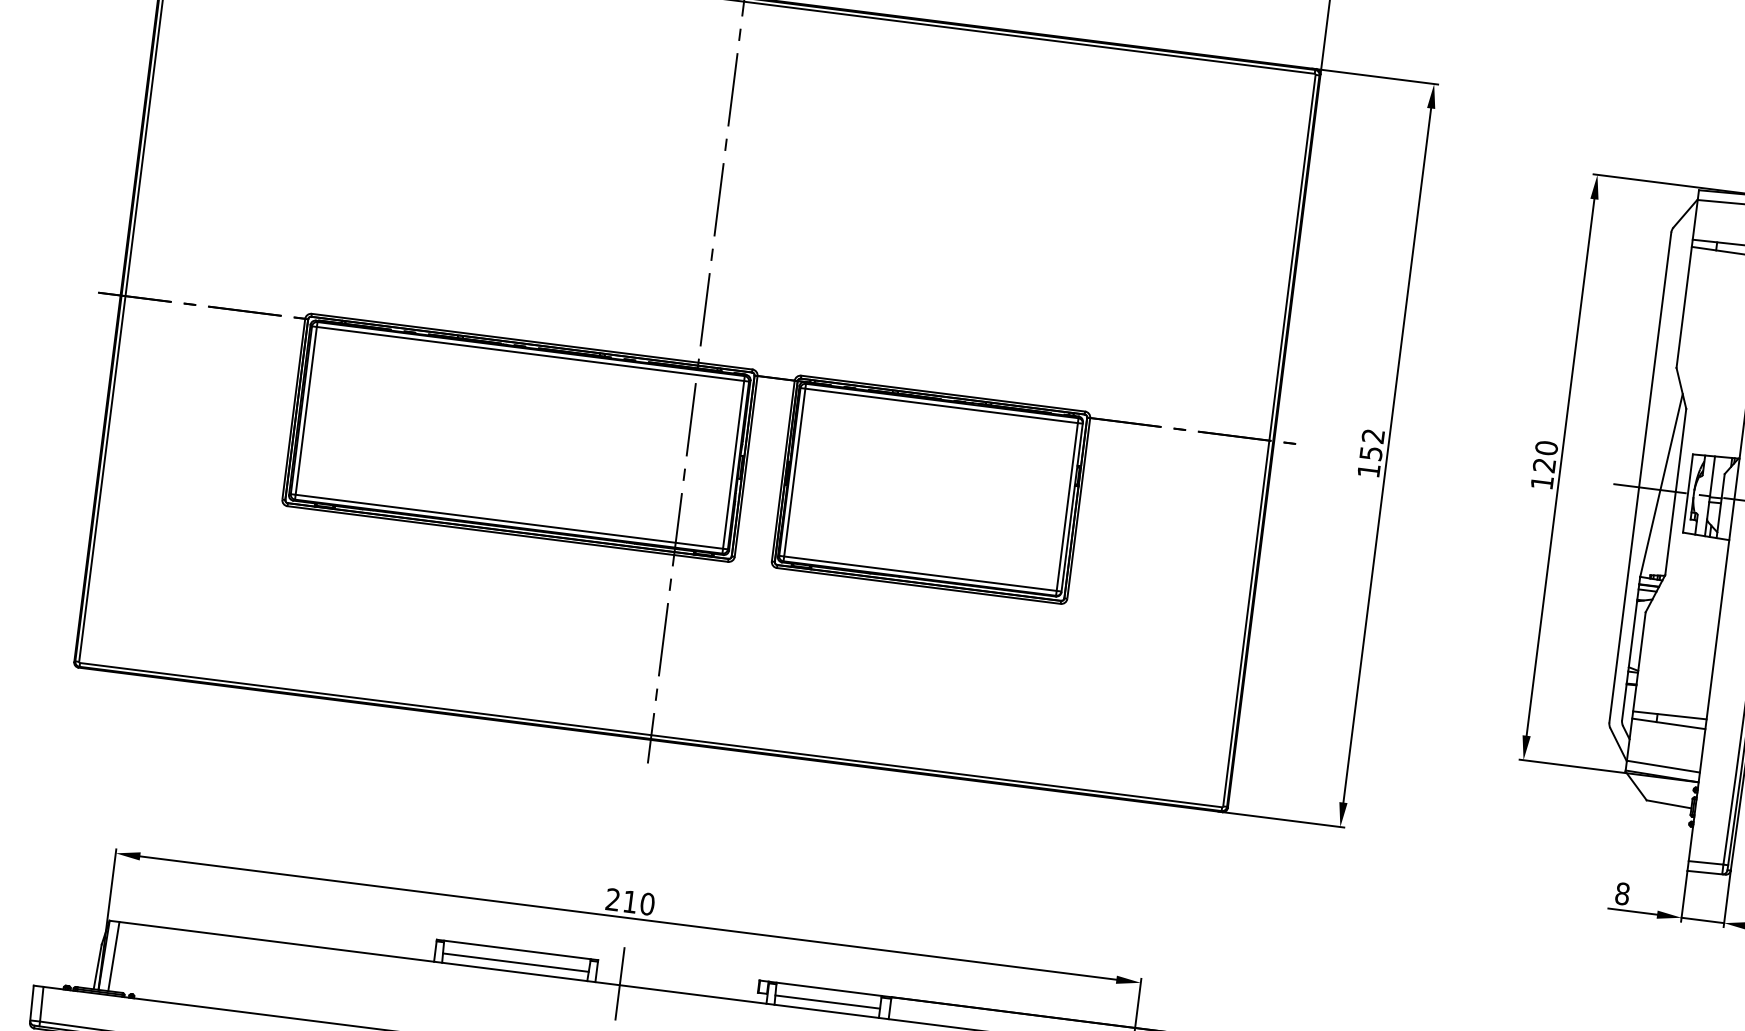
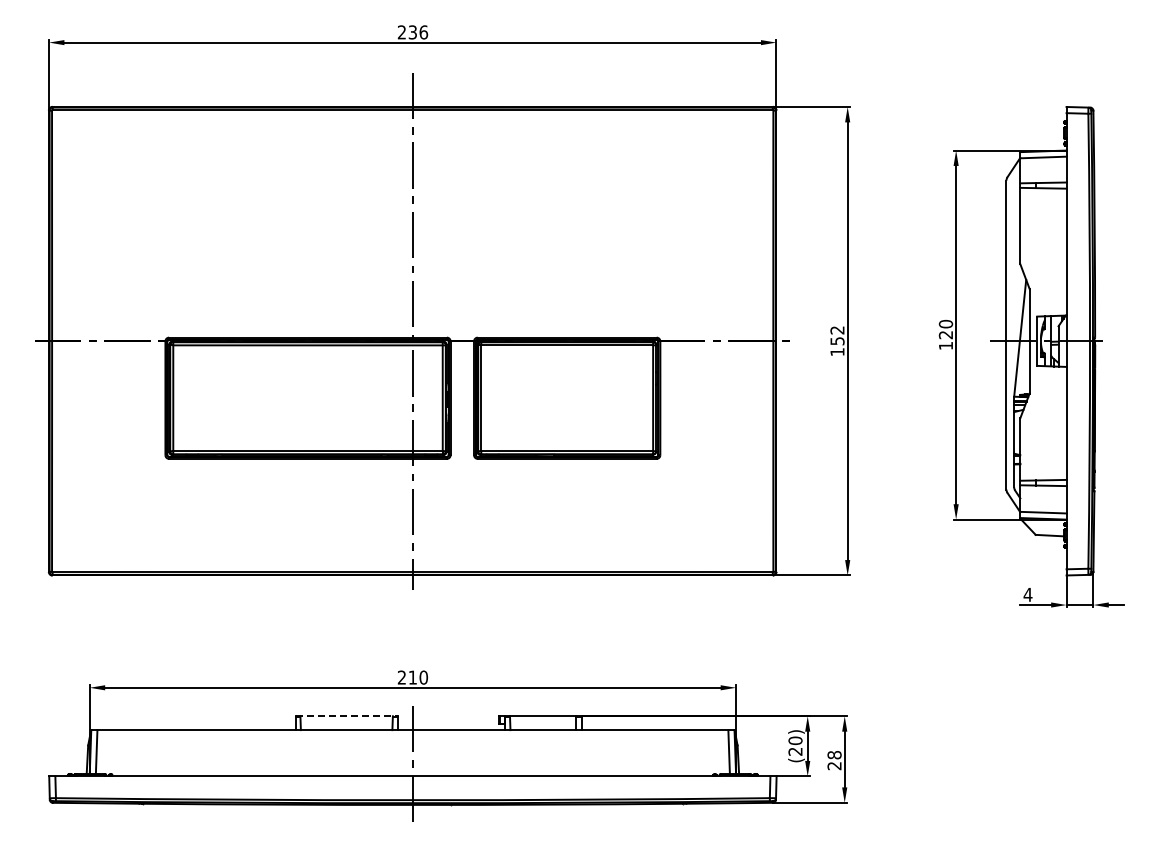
text: (1621, 893) -> (1027, 594), 8 -> 4
line: (517, 950) -> (346, 716), solid -> dashed
line: (515, 962) -> (346, 724), removed
line: (828, 1002) -> (543, 724), removed

